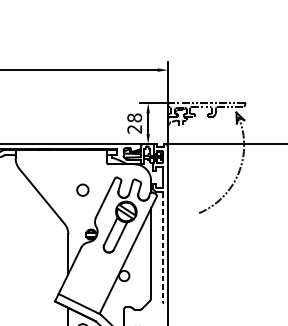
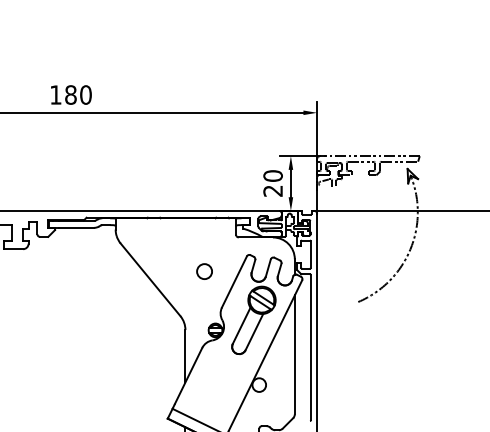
text: (134, 117) -> (272, 175), 28 -> 20
line: (162, 247) -> (310, 347), dashed -> solid

